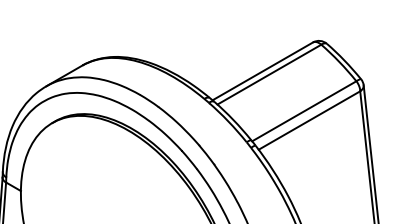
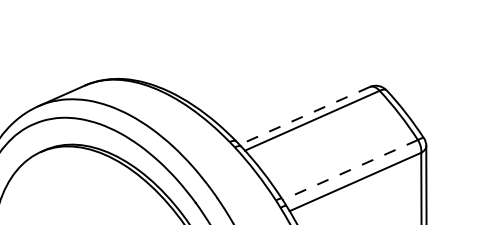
line: (262, 71) -> (304, 115), solid -> dashed
line: (303, 111) -> (349, 170), solid -> dashed

